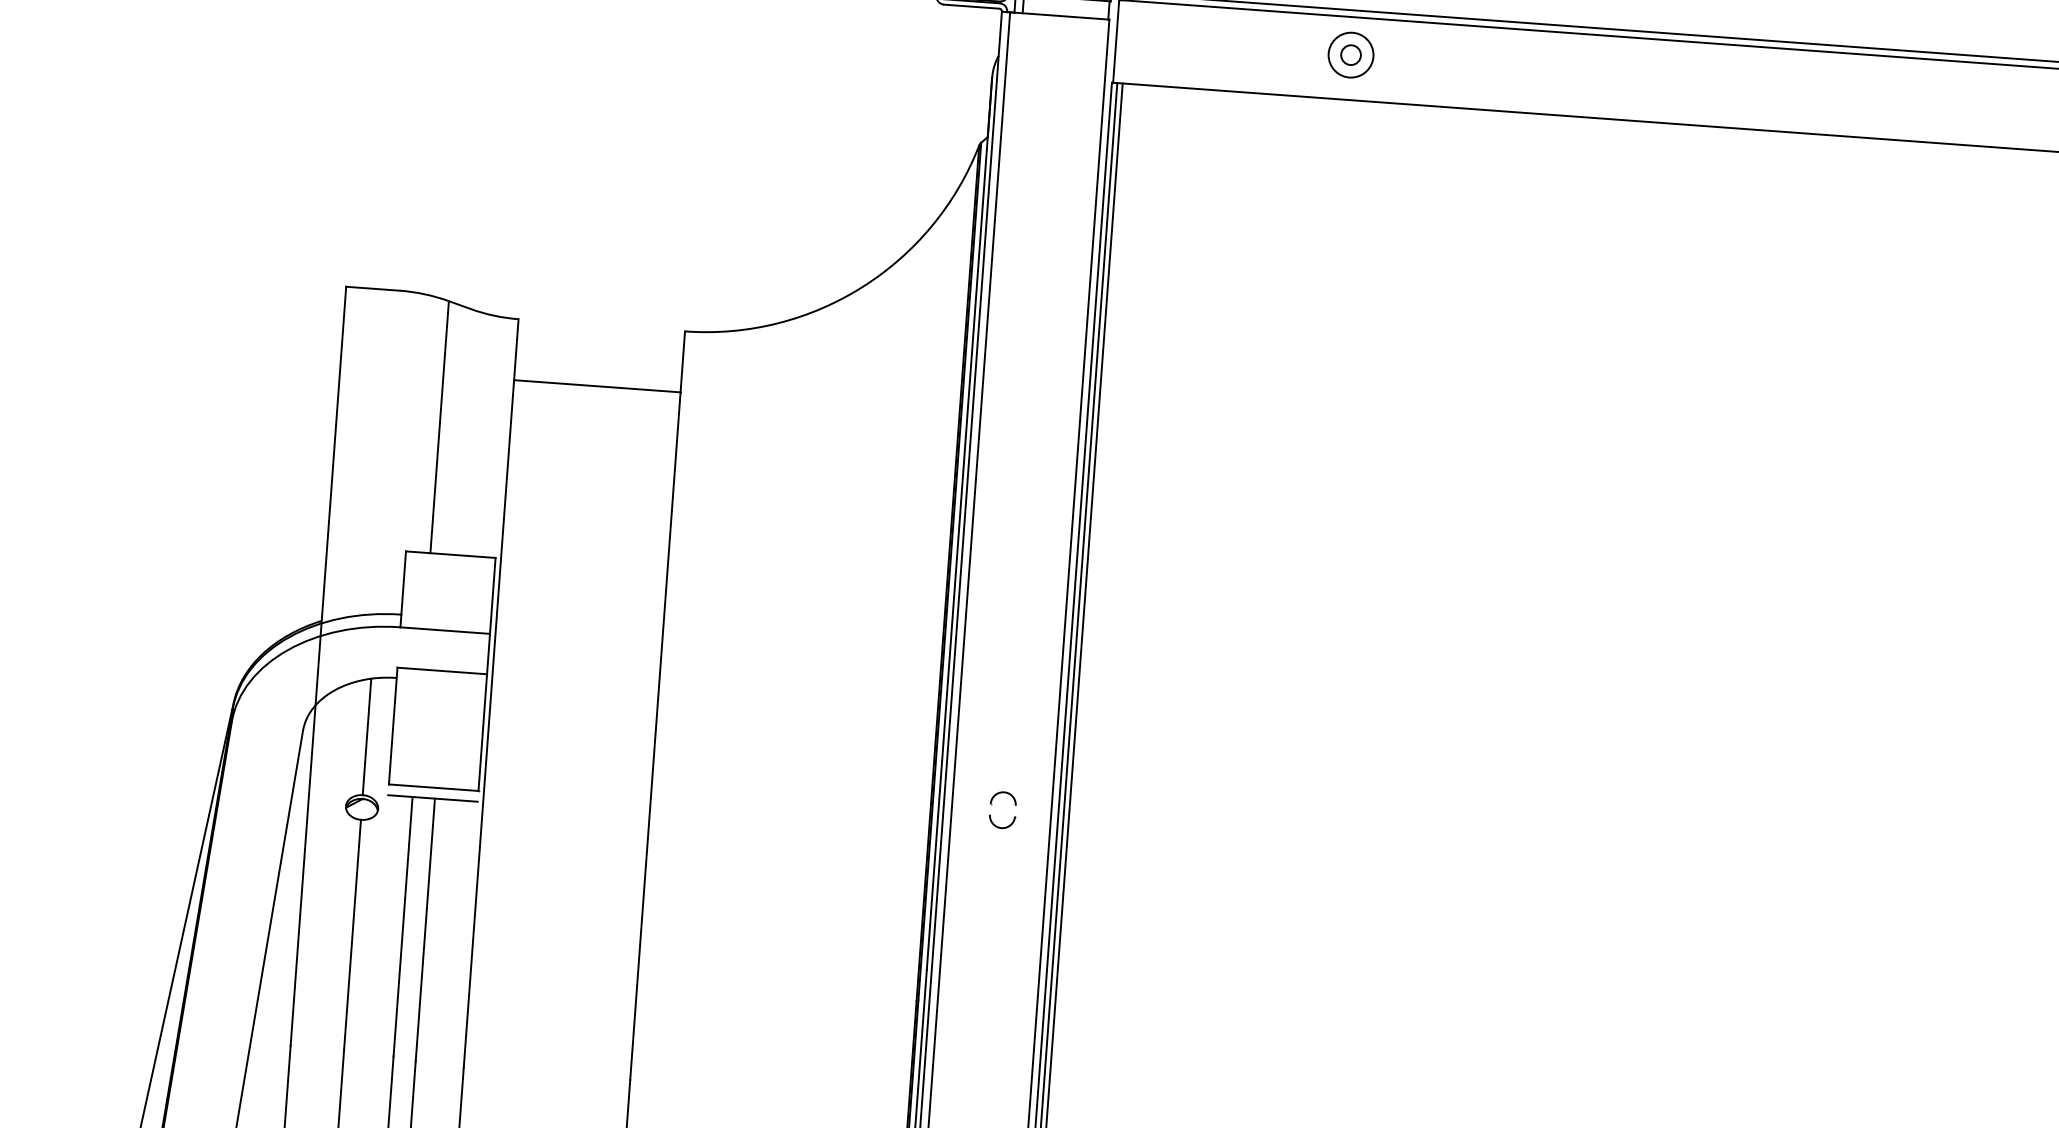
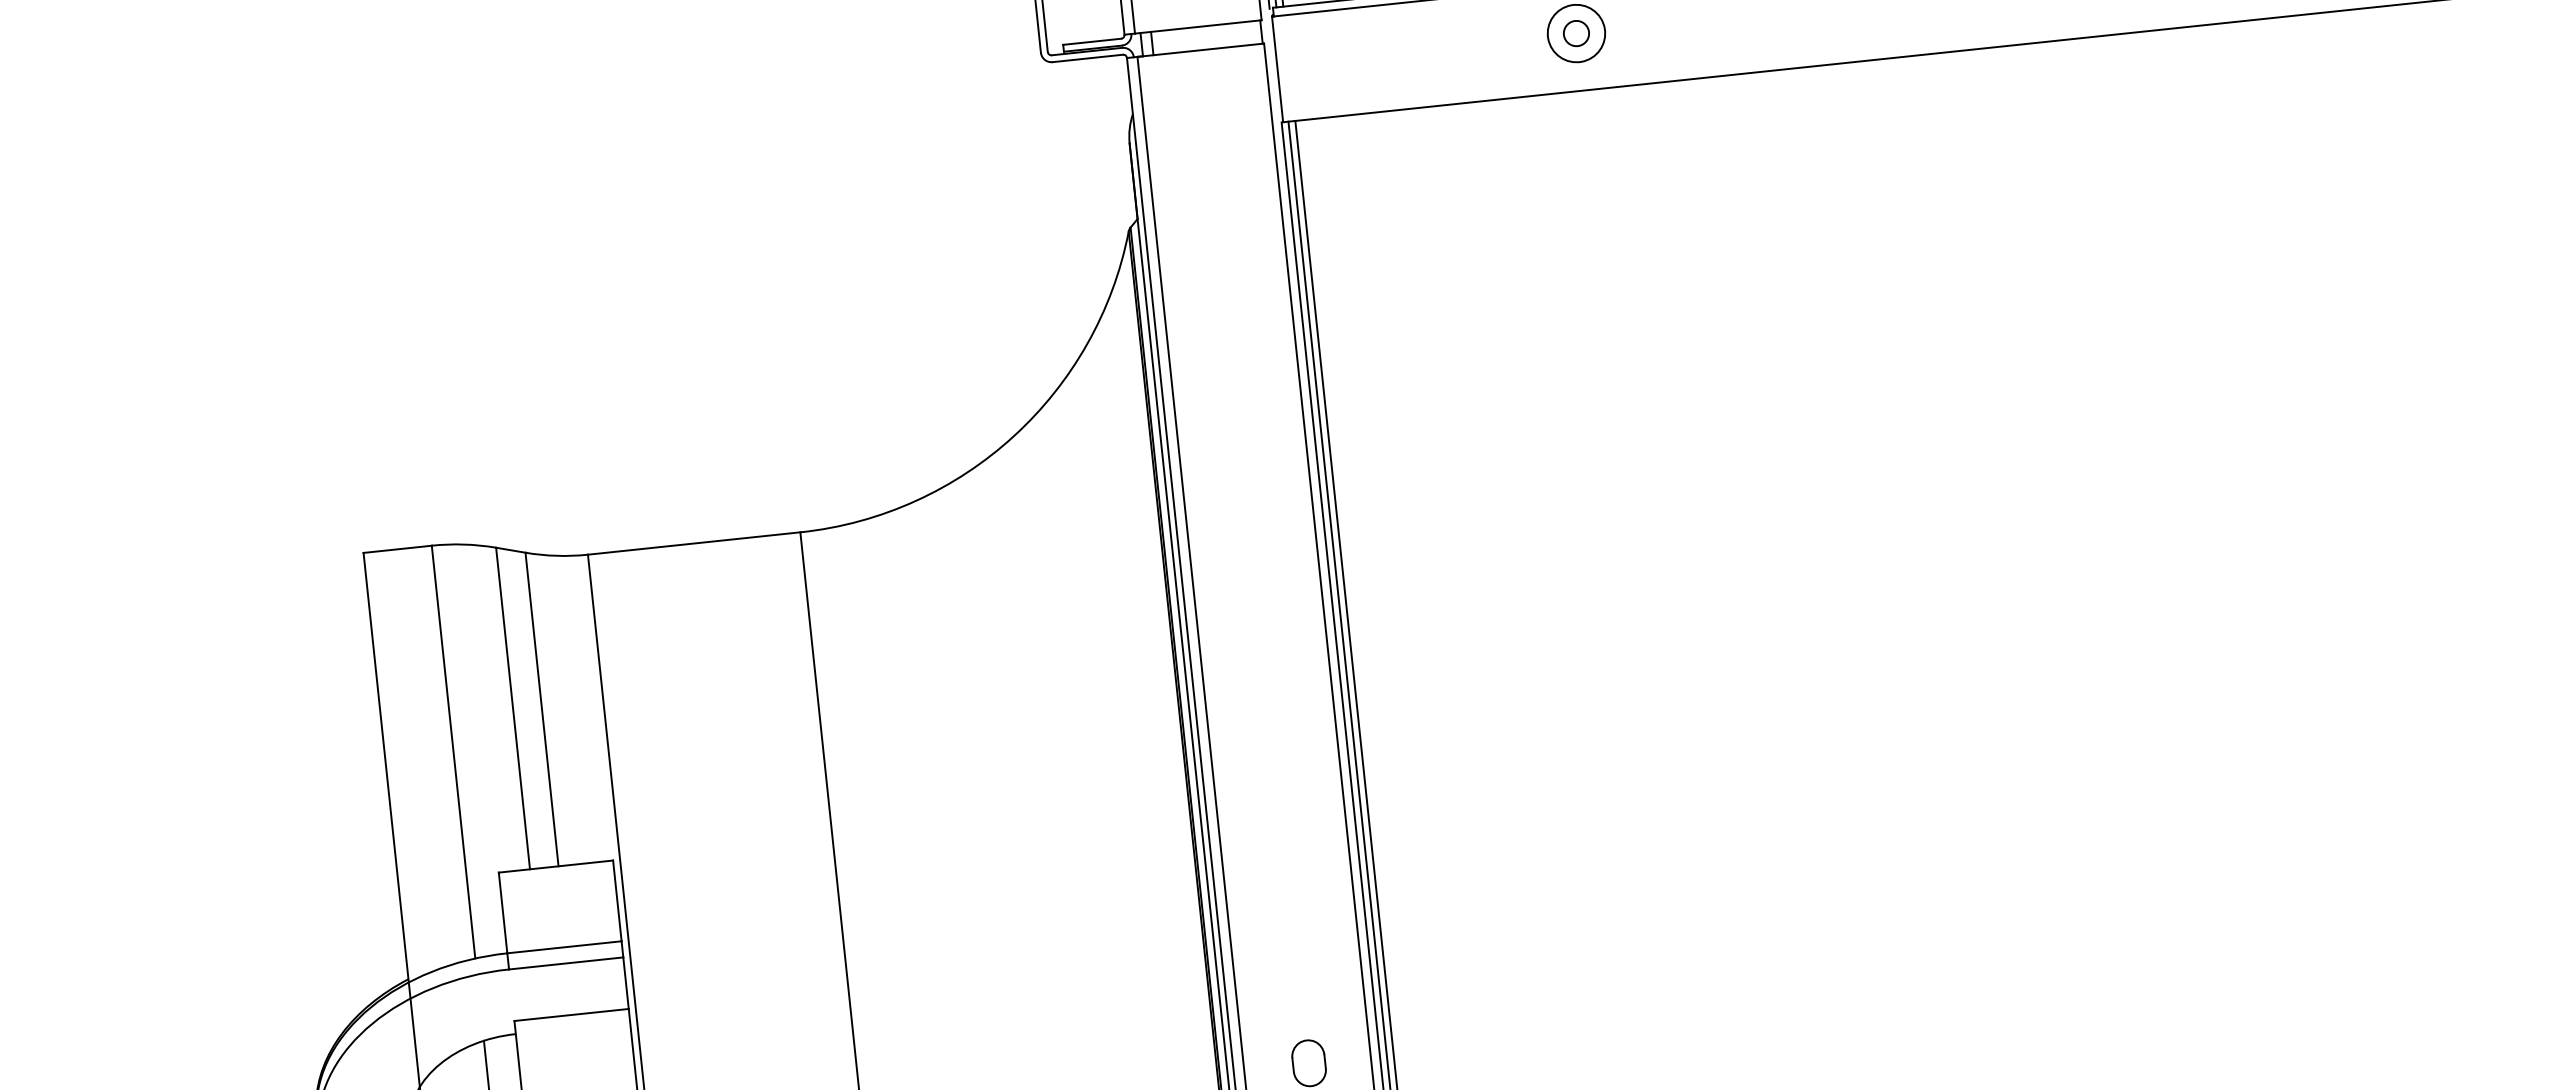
line: (597, 386) -> (693, 543), moved
line: (461, 431) -> (541, 709), added
line: (387, 452) -> (453, 752), added
line: (445, 617) -> (563, 946), added

